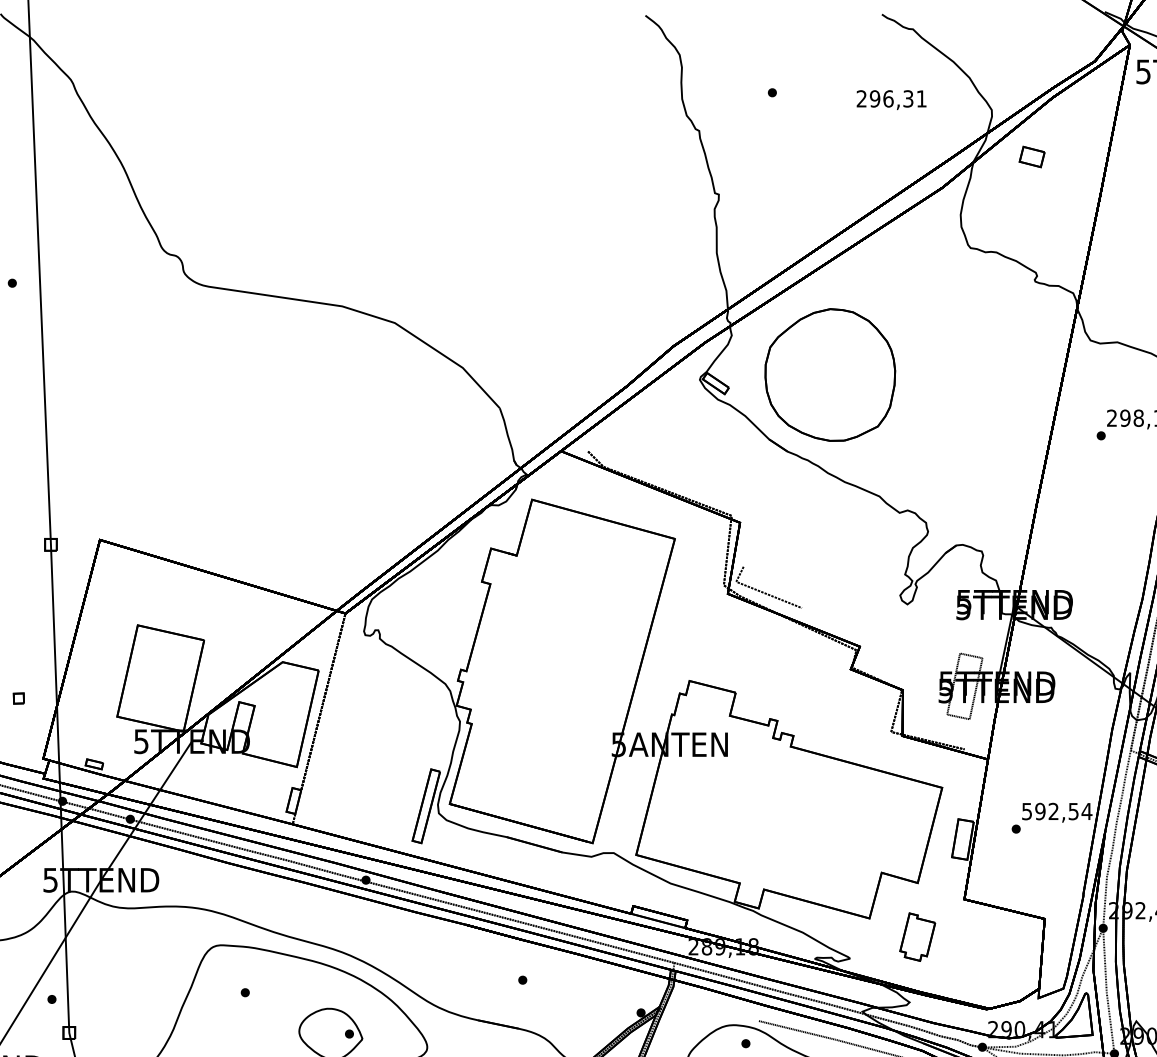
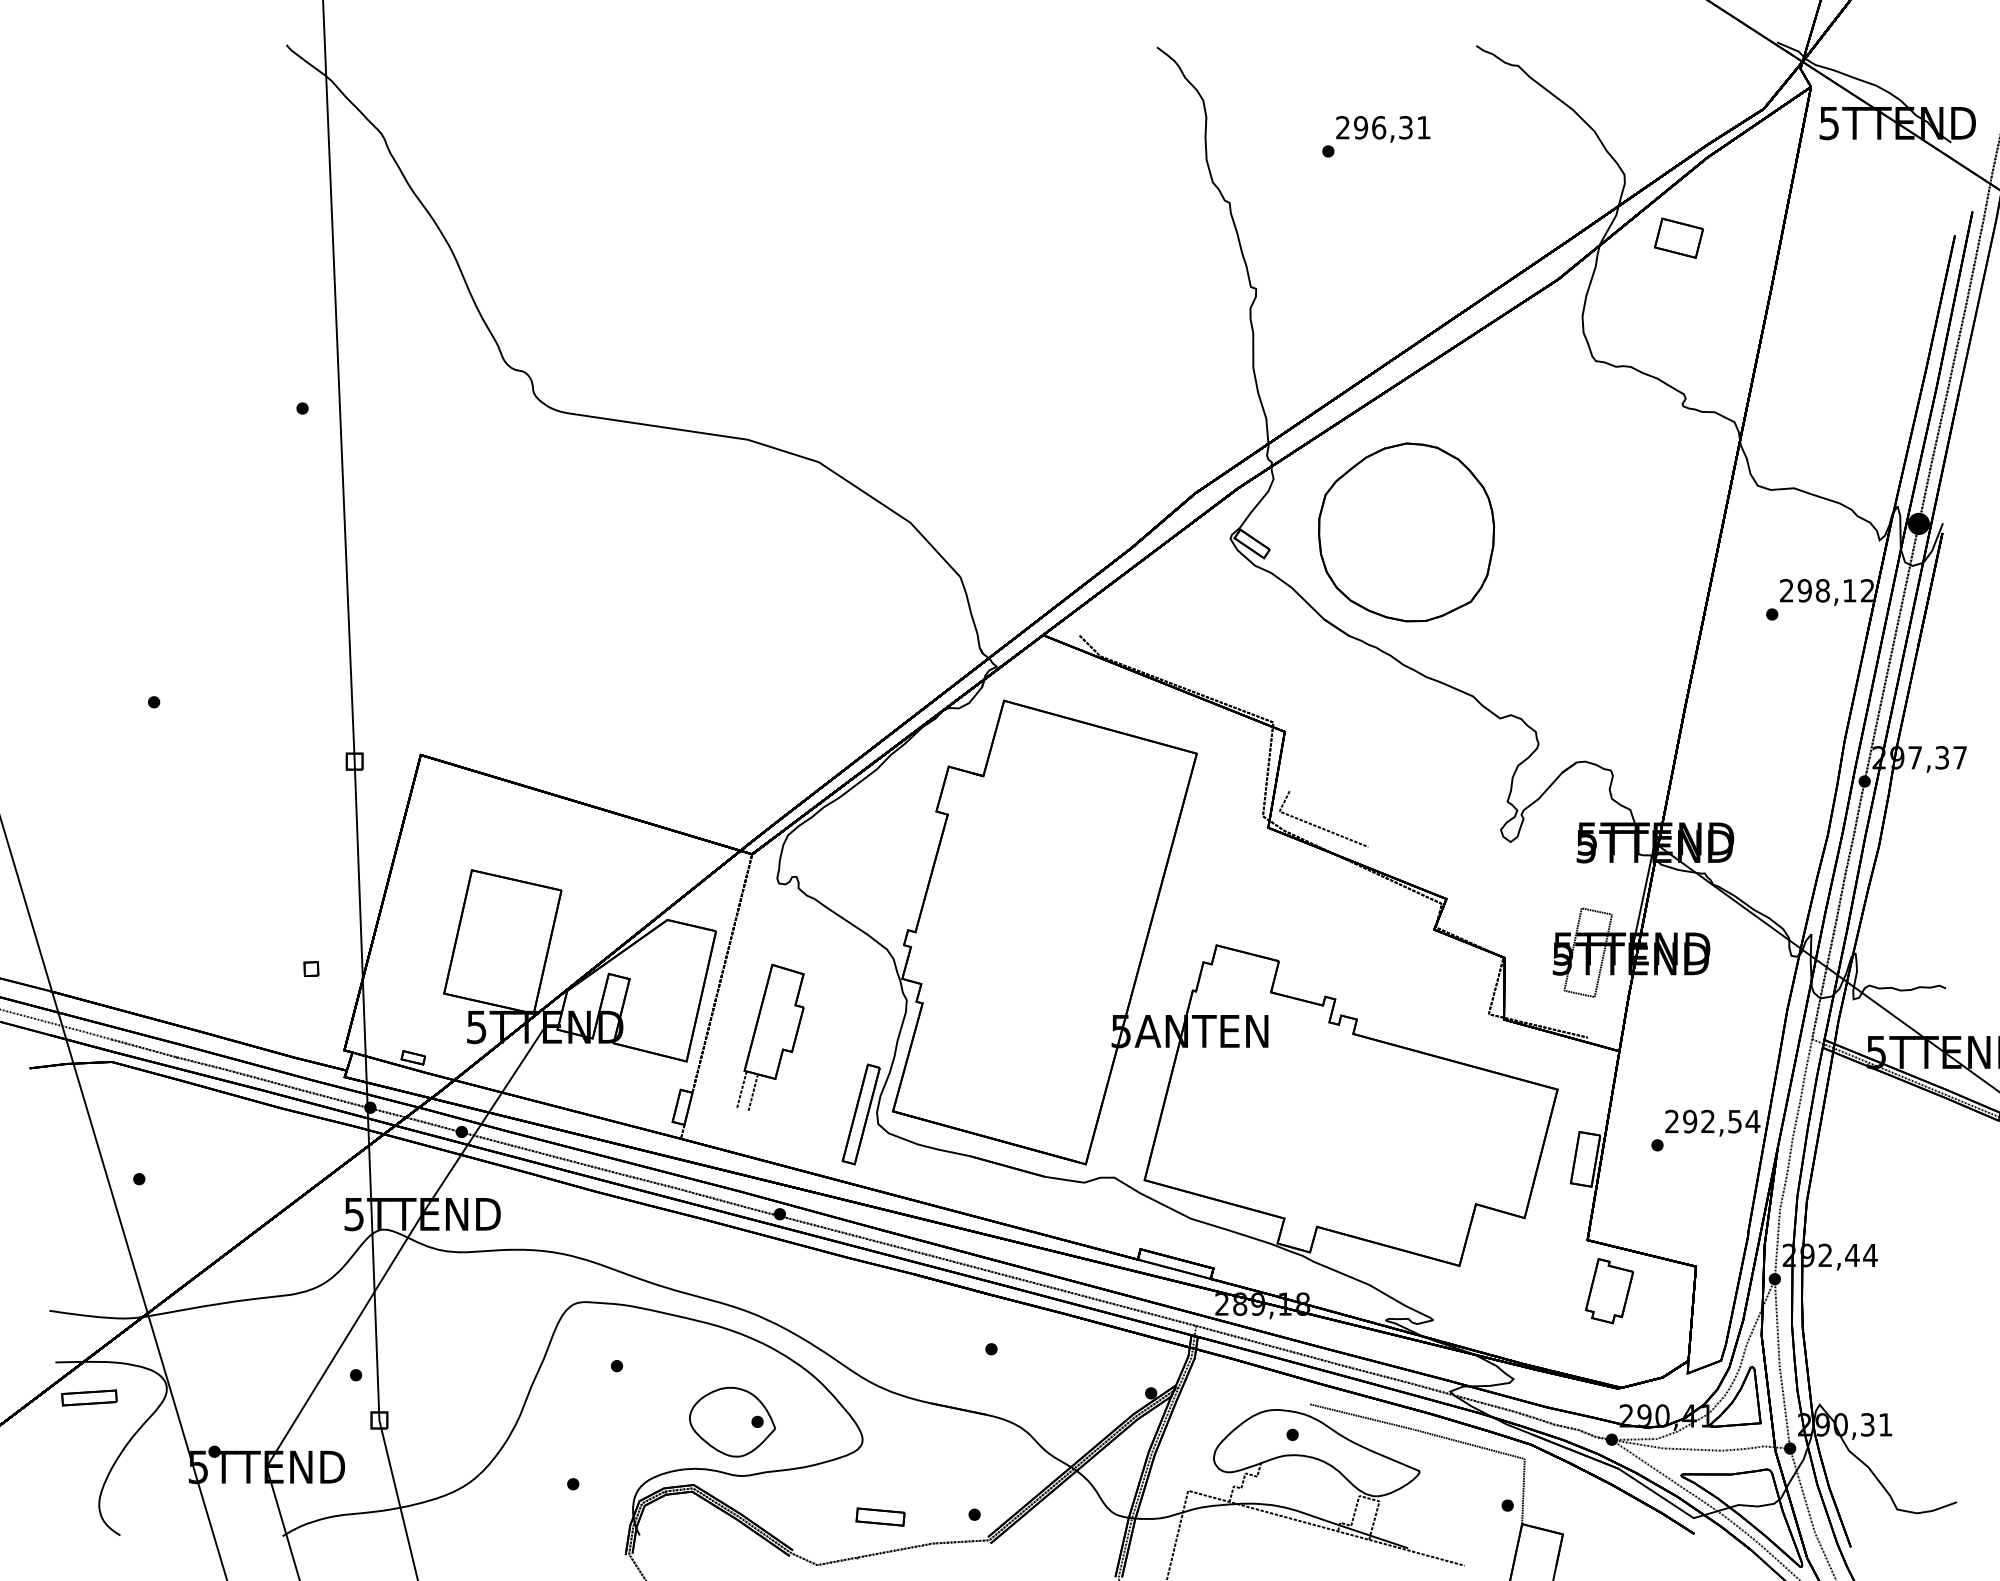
text: (891, 100) -> (1383, 129), moved
part: (1031, 156) -> (1678, 237), size x1.43
part: (359, 748) -> (770, 1036), added
text: (1026, 811) -> (1671, 1121), 592,54 -> 292,54
part: (917, 937) -> (1609, 1291), moved

